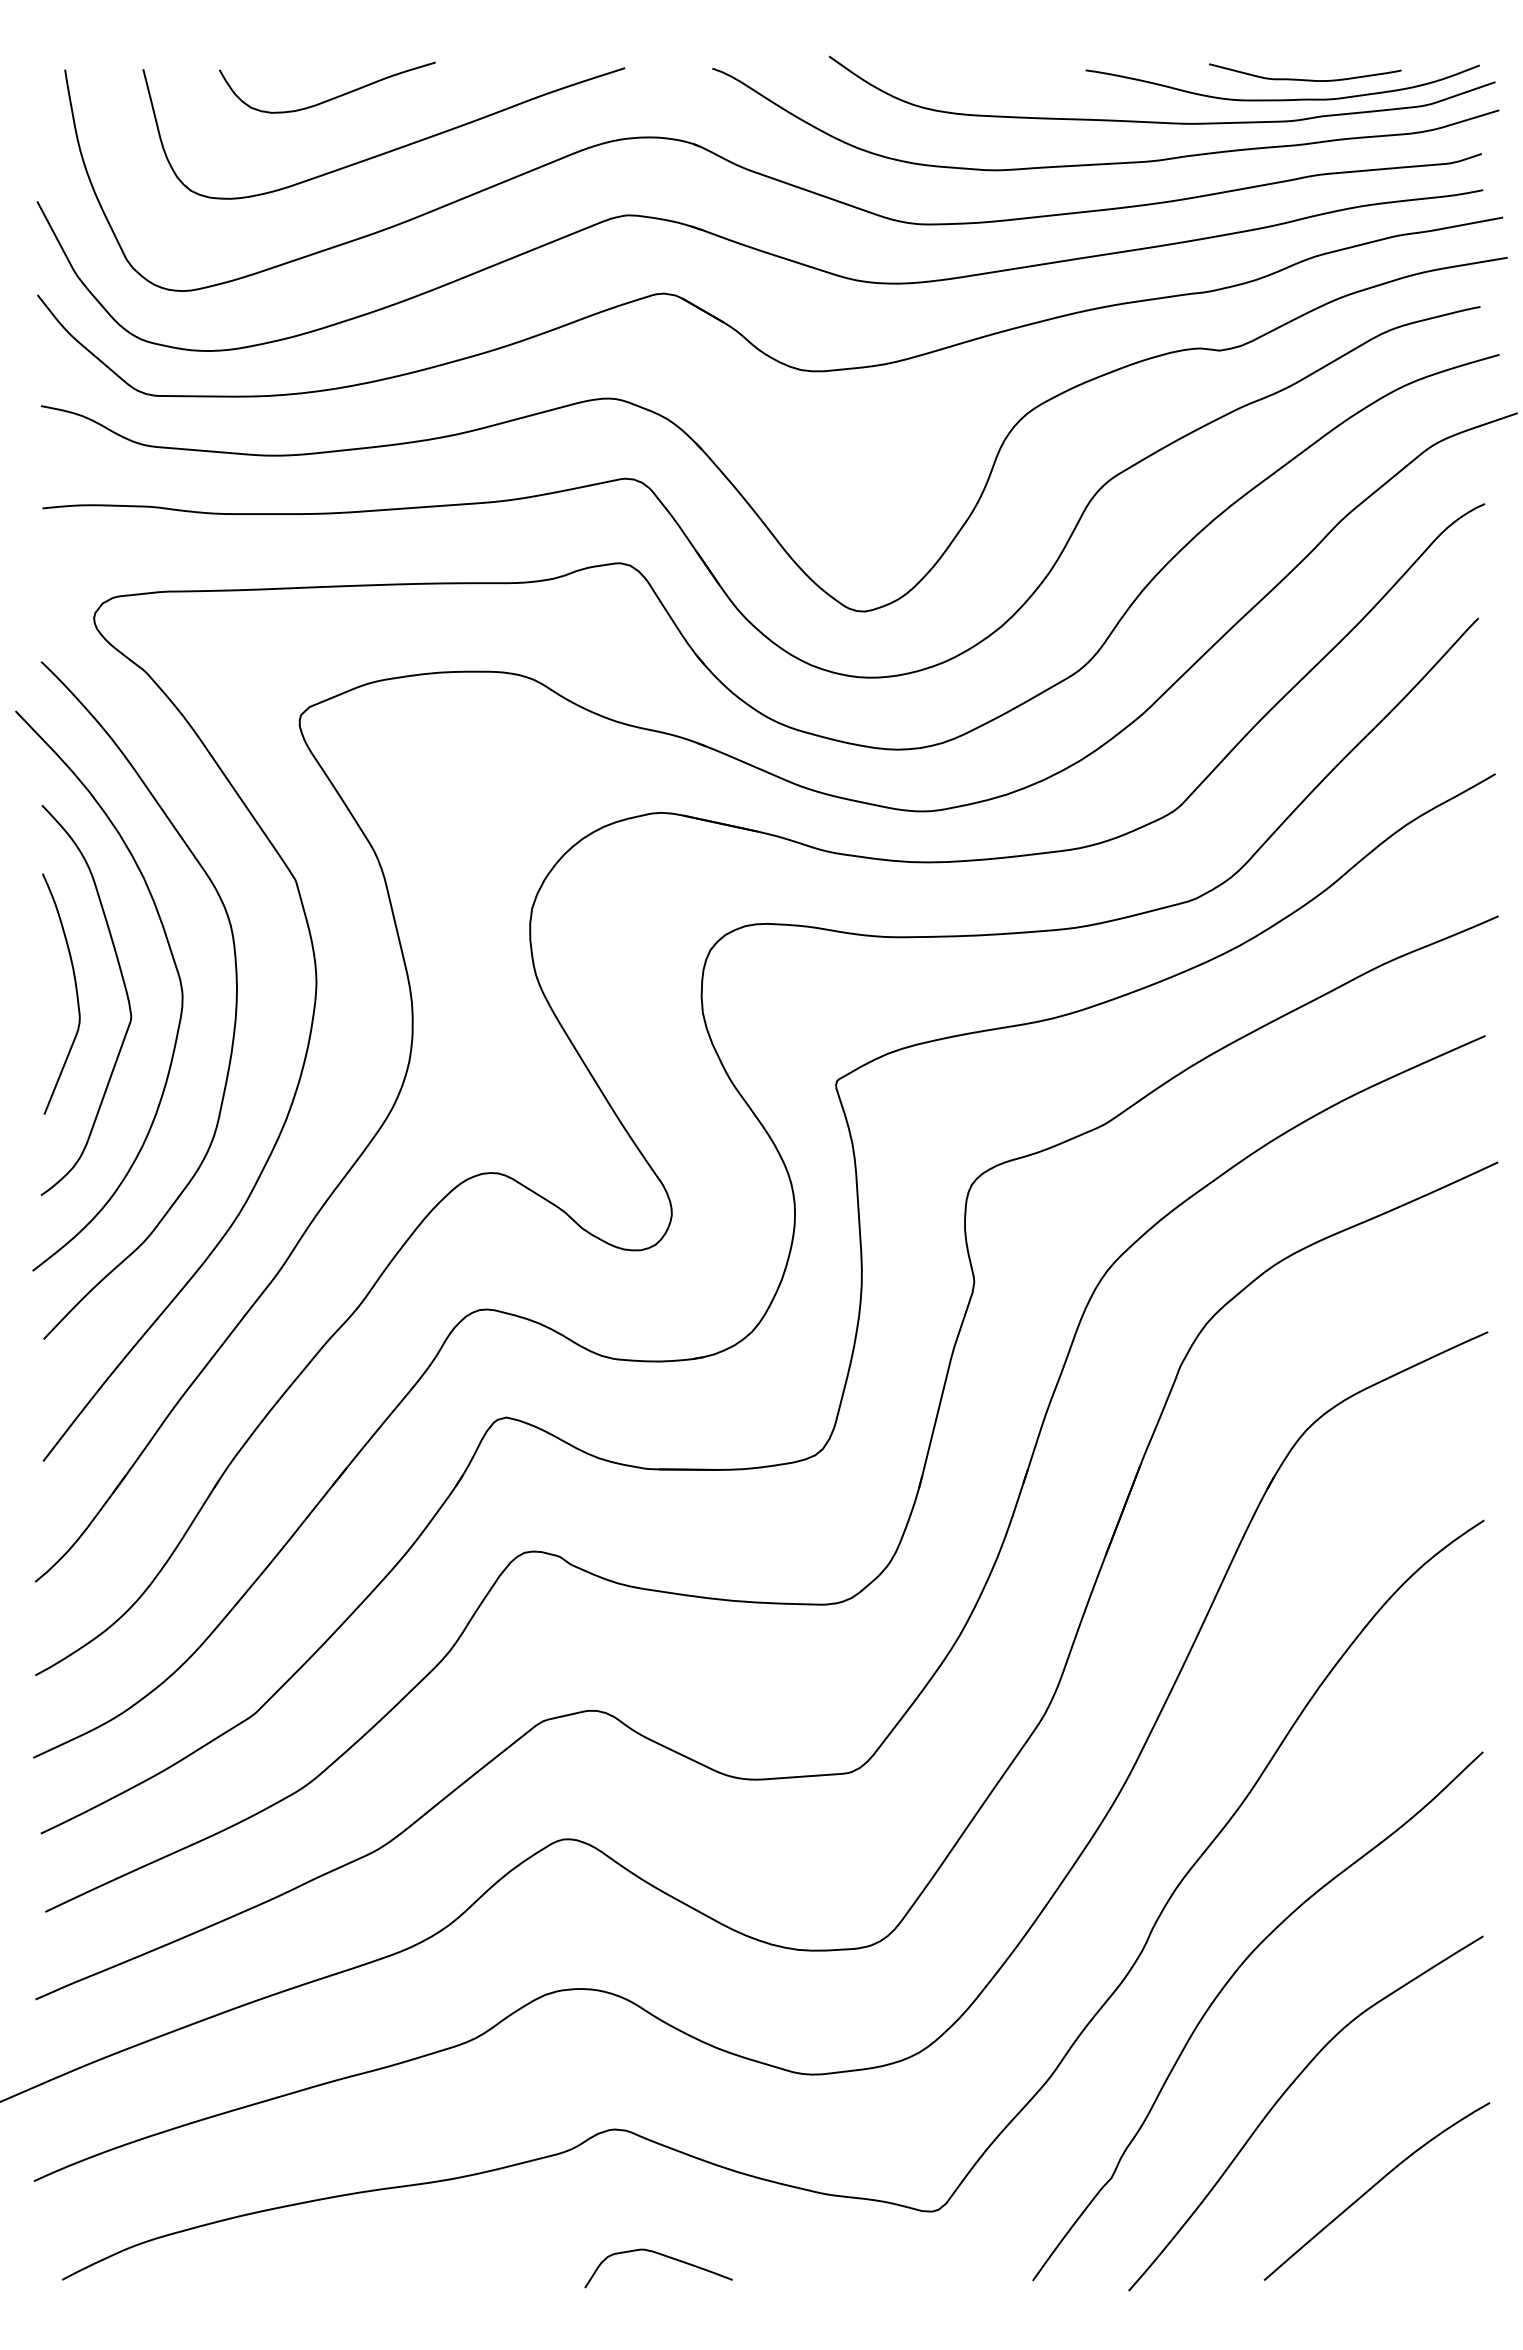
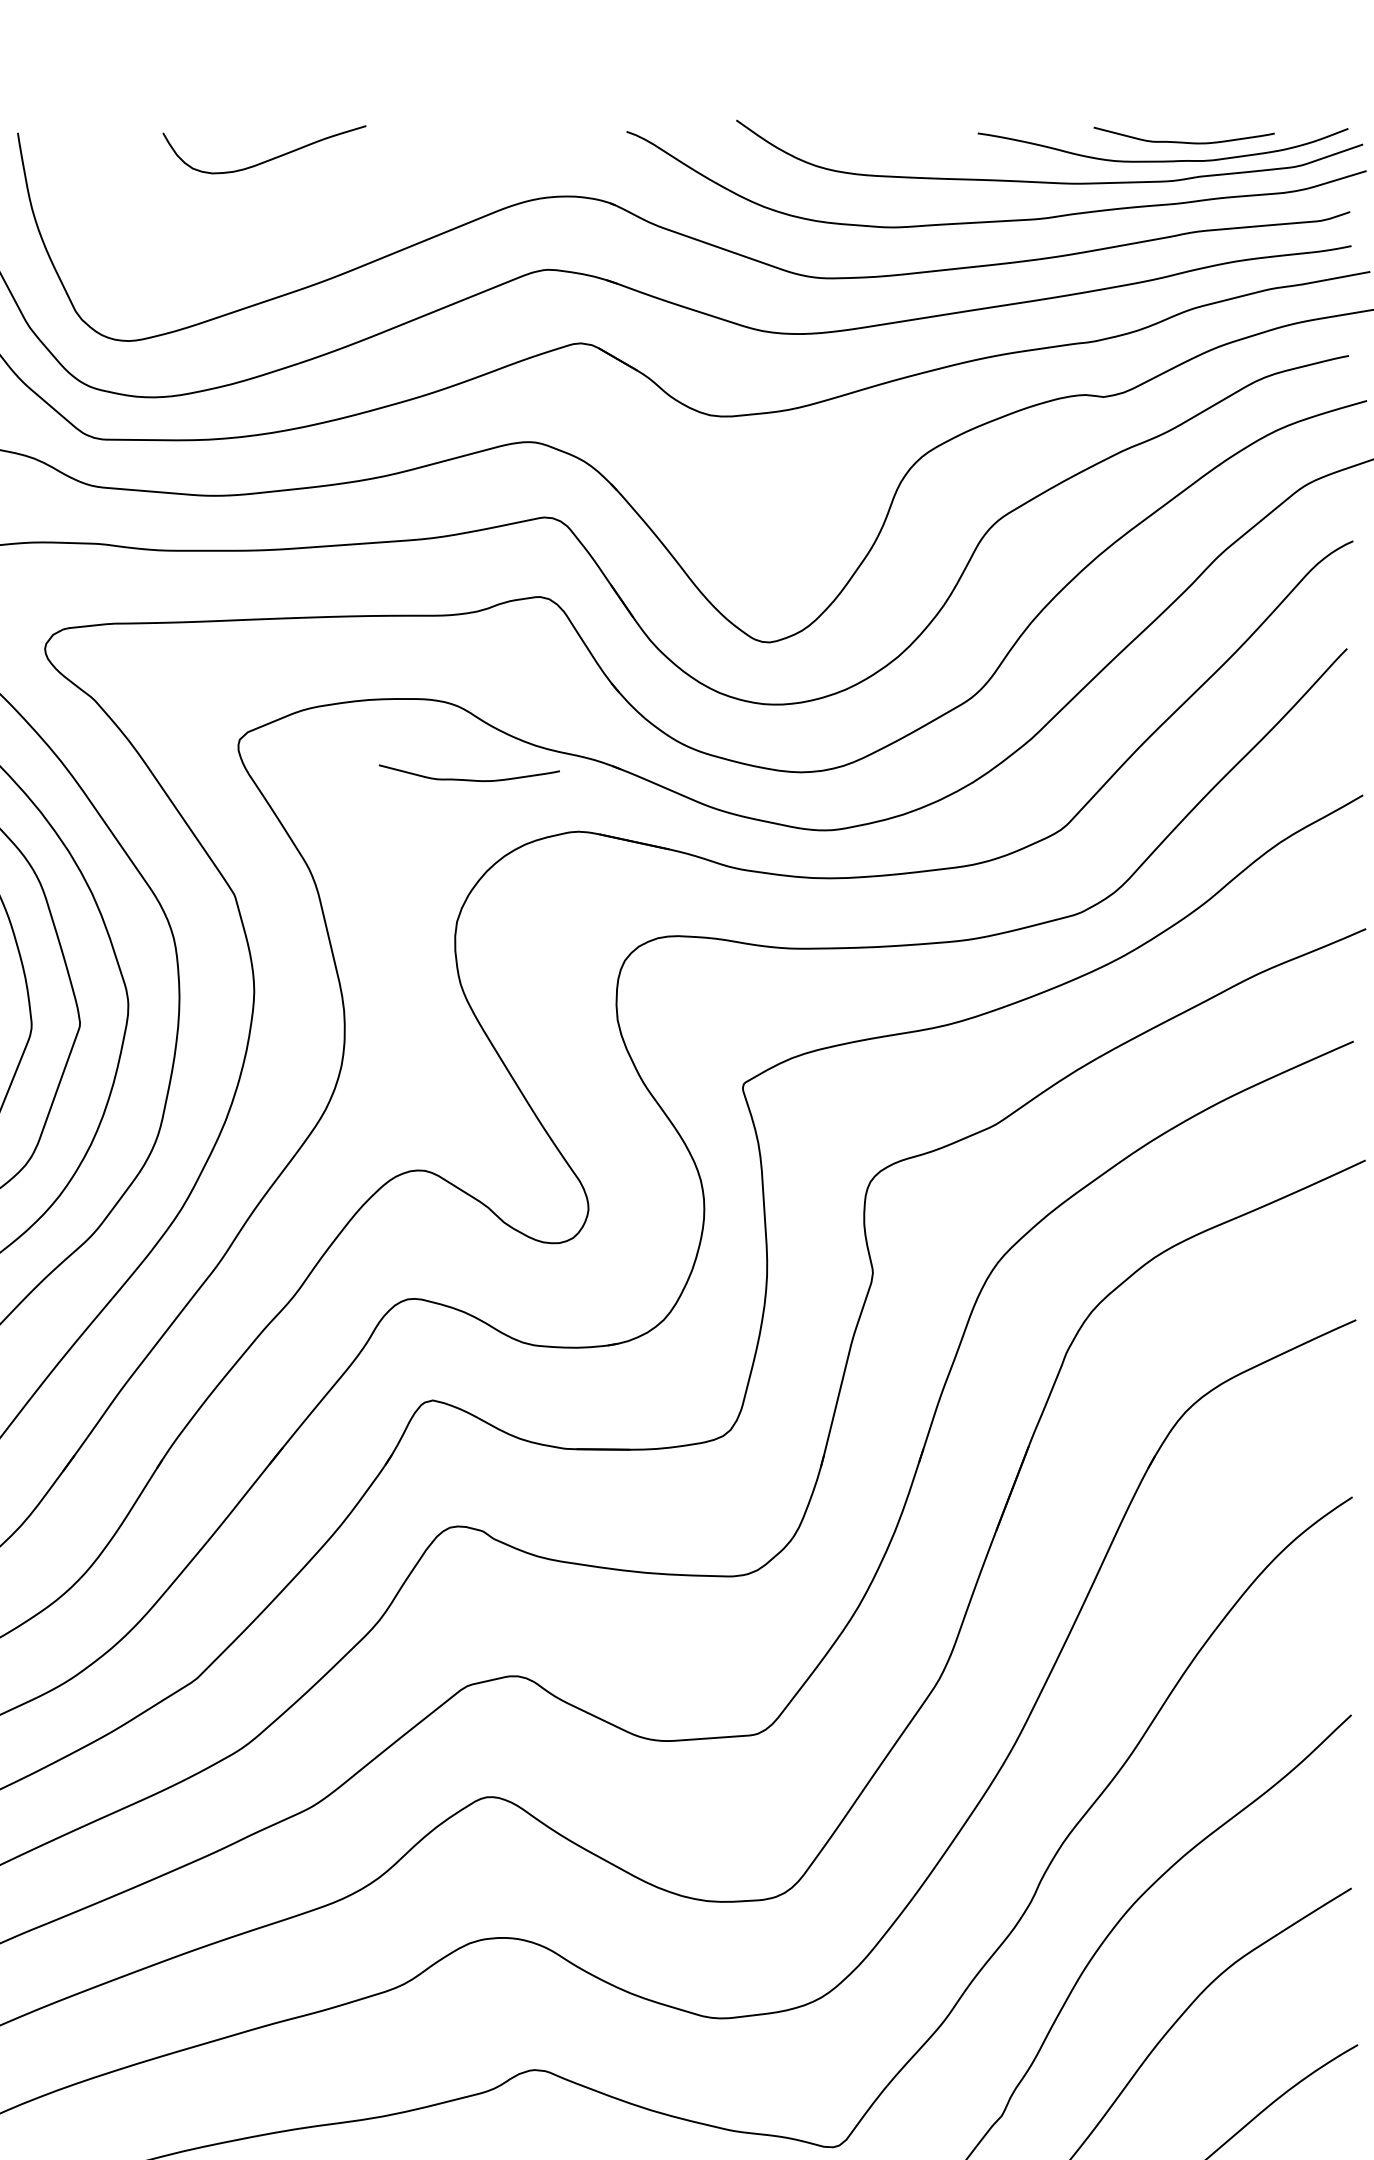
curve: (389, 150) -> (322, 208), removed
curve: (545, 757) -> (469, 779), added

